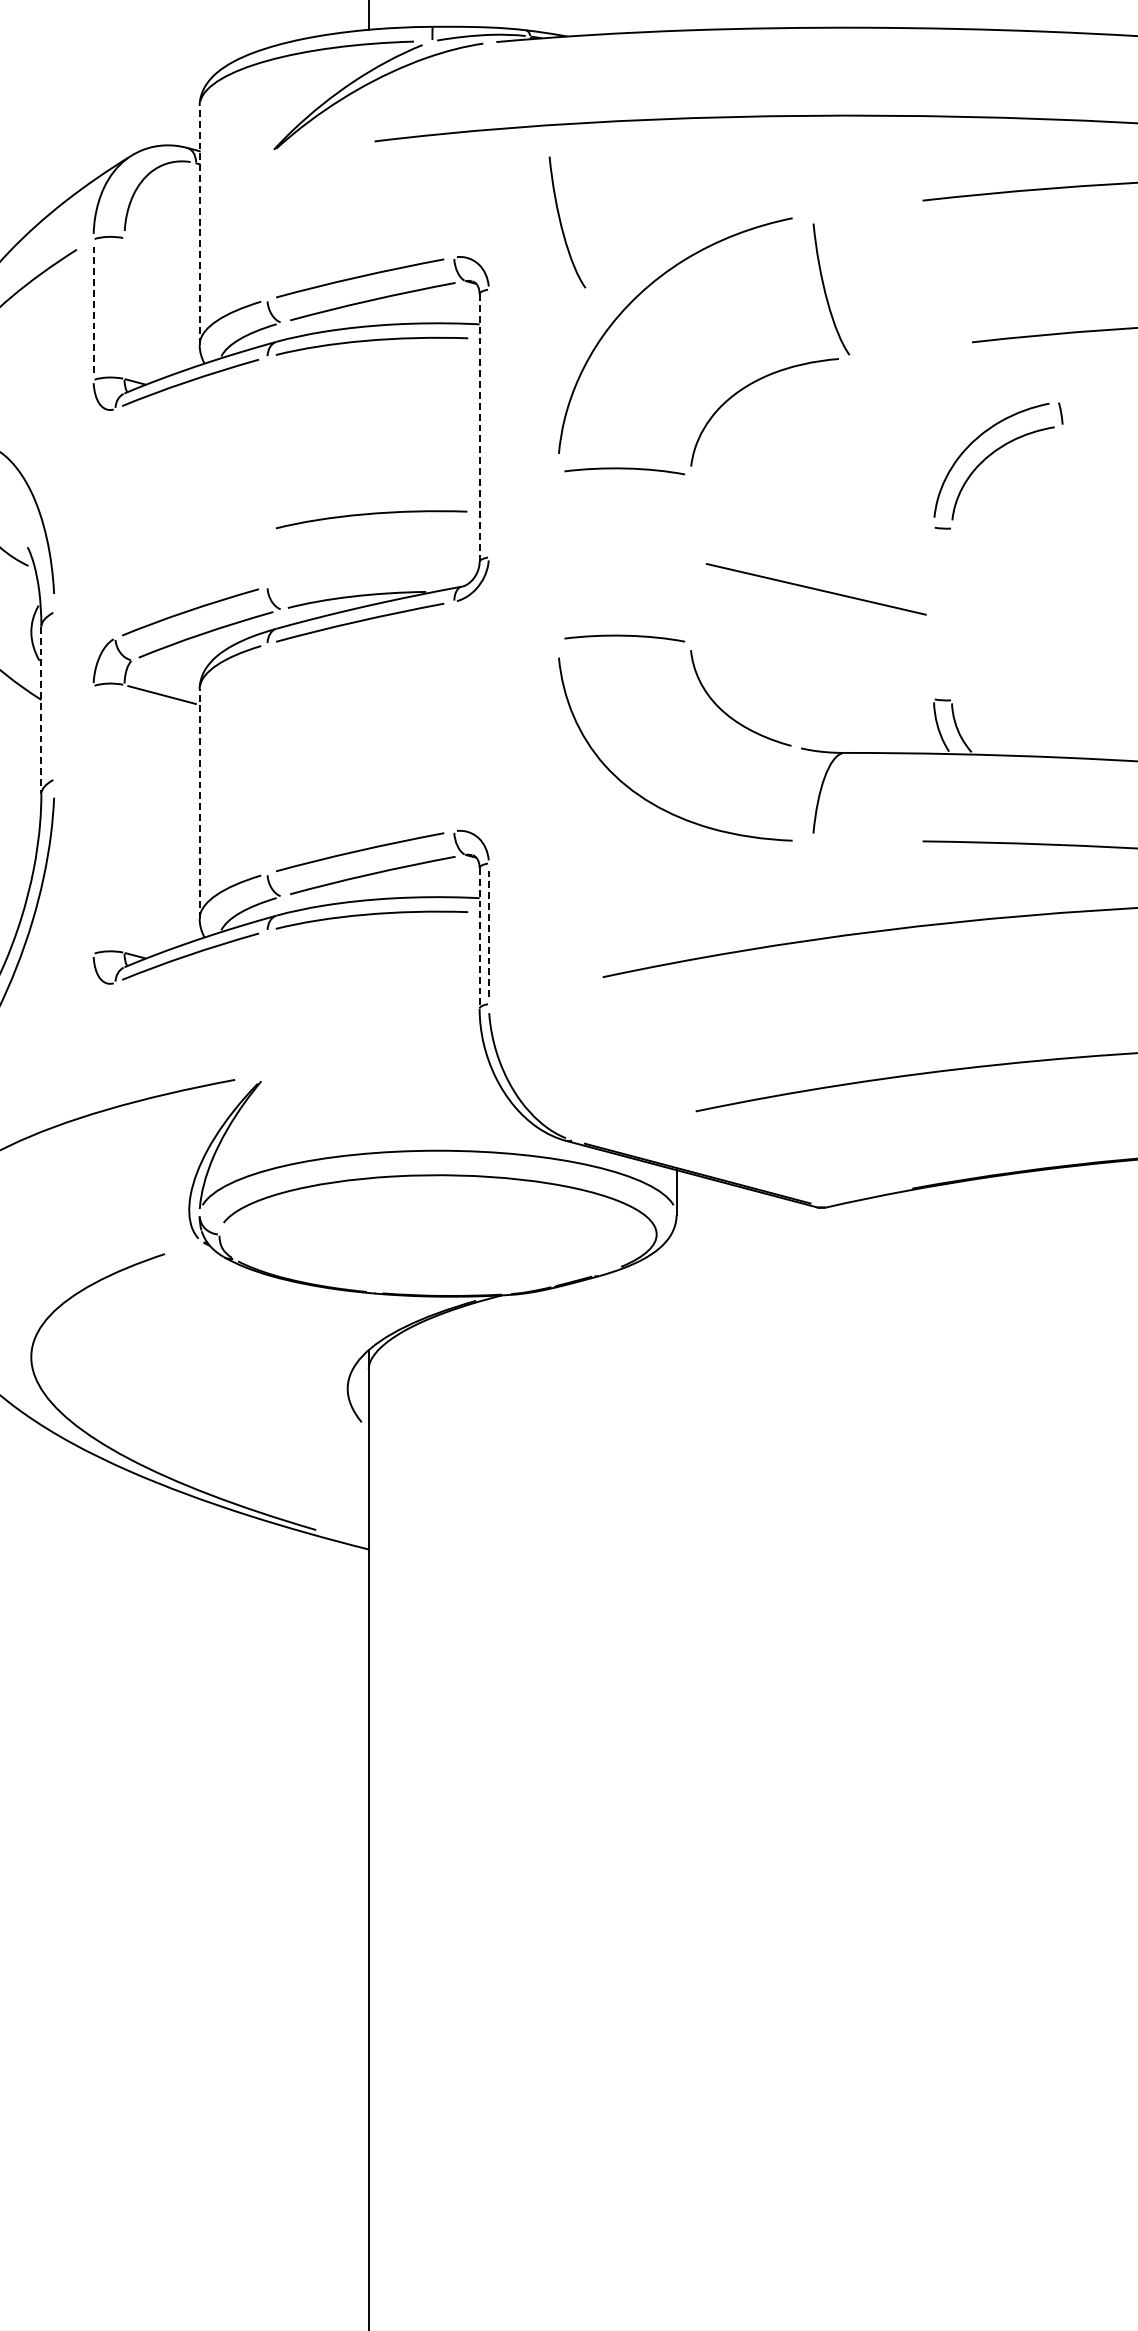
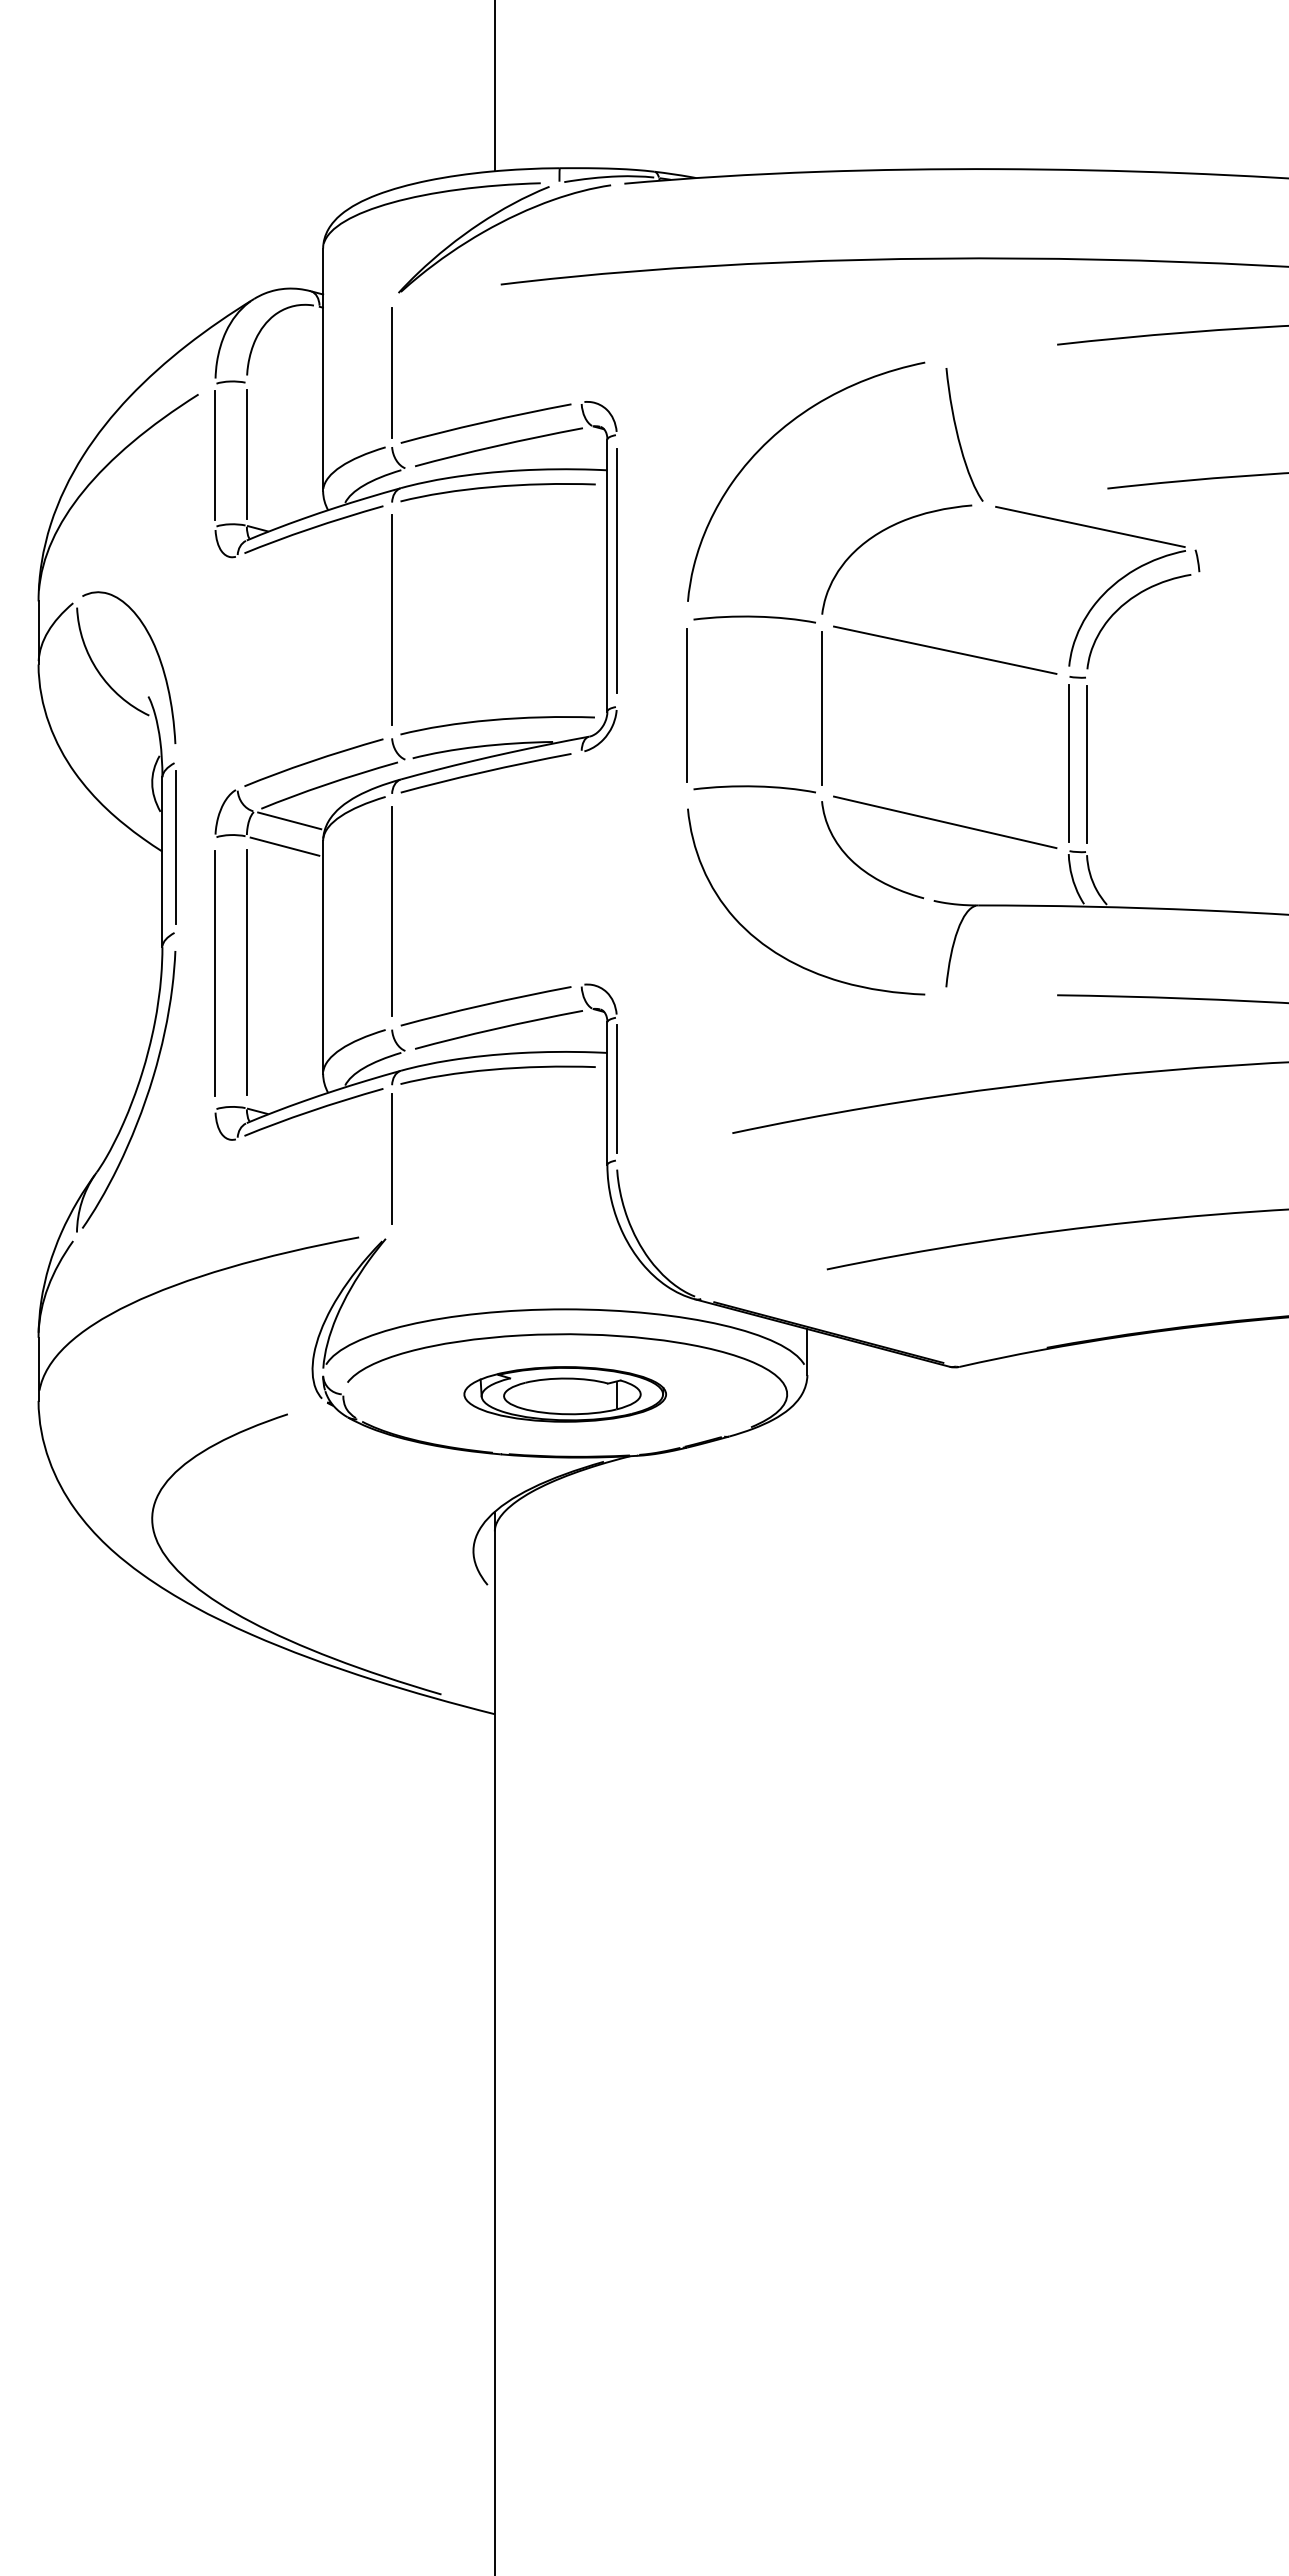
line: (200, 225) -> (323, 369), dashed -> solid
curve: (562, 225) -> (691, 369), removed
line: (267, 228) -> (392, 372), added
line: (124, 308) -> (246, 454), added
line: (93, 310) -> (215, 456), dashed -> solid
line: (955, 379) -> (1090, 526), added
line: (488, 423) -> (616, 570), added
line: (479, 427) -> (607, 575), dashed -> solid
line: (267, 472) -> (392, 620), added
line: (812, 500) -> (945, 649), added
curve: (371, 514) -> (497, 720), moved
line: (558, 555) -> (687, 705), added
line: (690, 558) -> (821, 708), added
line: (816, 588) -> (945, 821), moved
line: (933, 613) -> (1068, 763), added
line: (952, 614) -> (1087, 764), added
line: (166, 669) -> (289, 820), added
line: (54, 694) -> (175, 846), added
line: (41, 710) -> (162, 862), dashed -> solid
line: (267, 758) -> (392, 911), added
line: (200, 804) -> (323, 957), dashed -> solid
line: (124, 818) -> (246, 972), added
line: (93, 819) -> (215, 973), added
line: (488, 933) -> (616, 1088), dashed -> solid
line: (479, 939) -> (607, 1094), dashed -> solid
line: (266, 1002) -> (391, 1158), added
part: (437, 1234) -> (564, 1394), added

